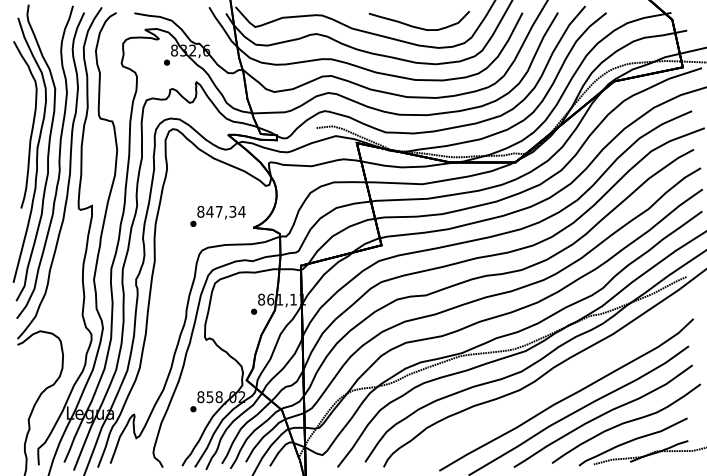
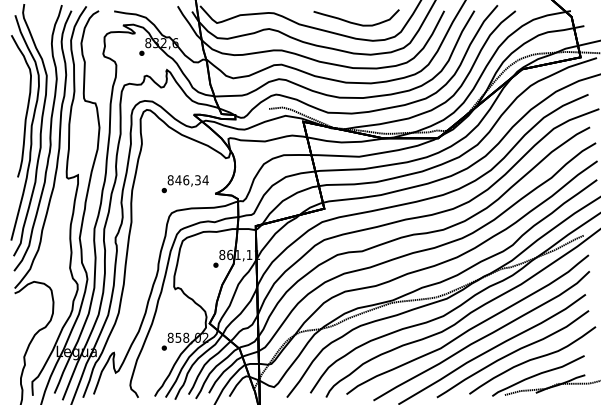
text: (219, 212) -> (186, 180), 847,34 -> 846,34
curve: (552, 386) -> (469, 328), added

